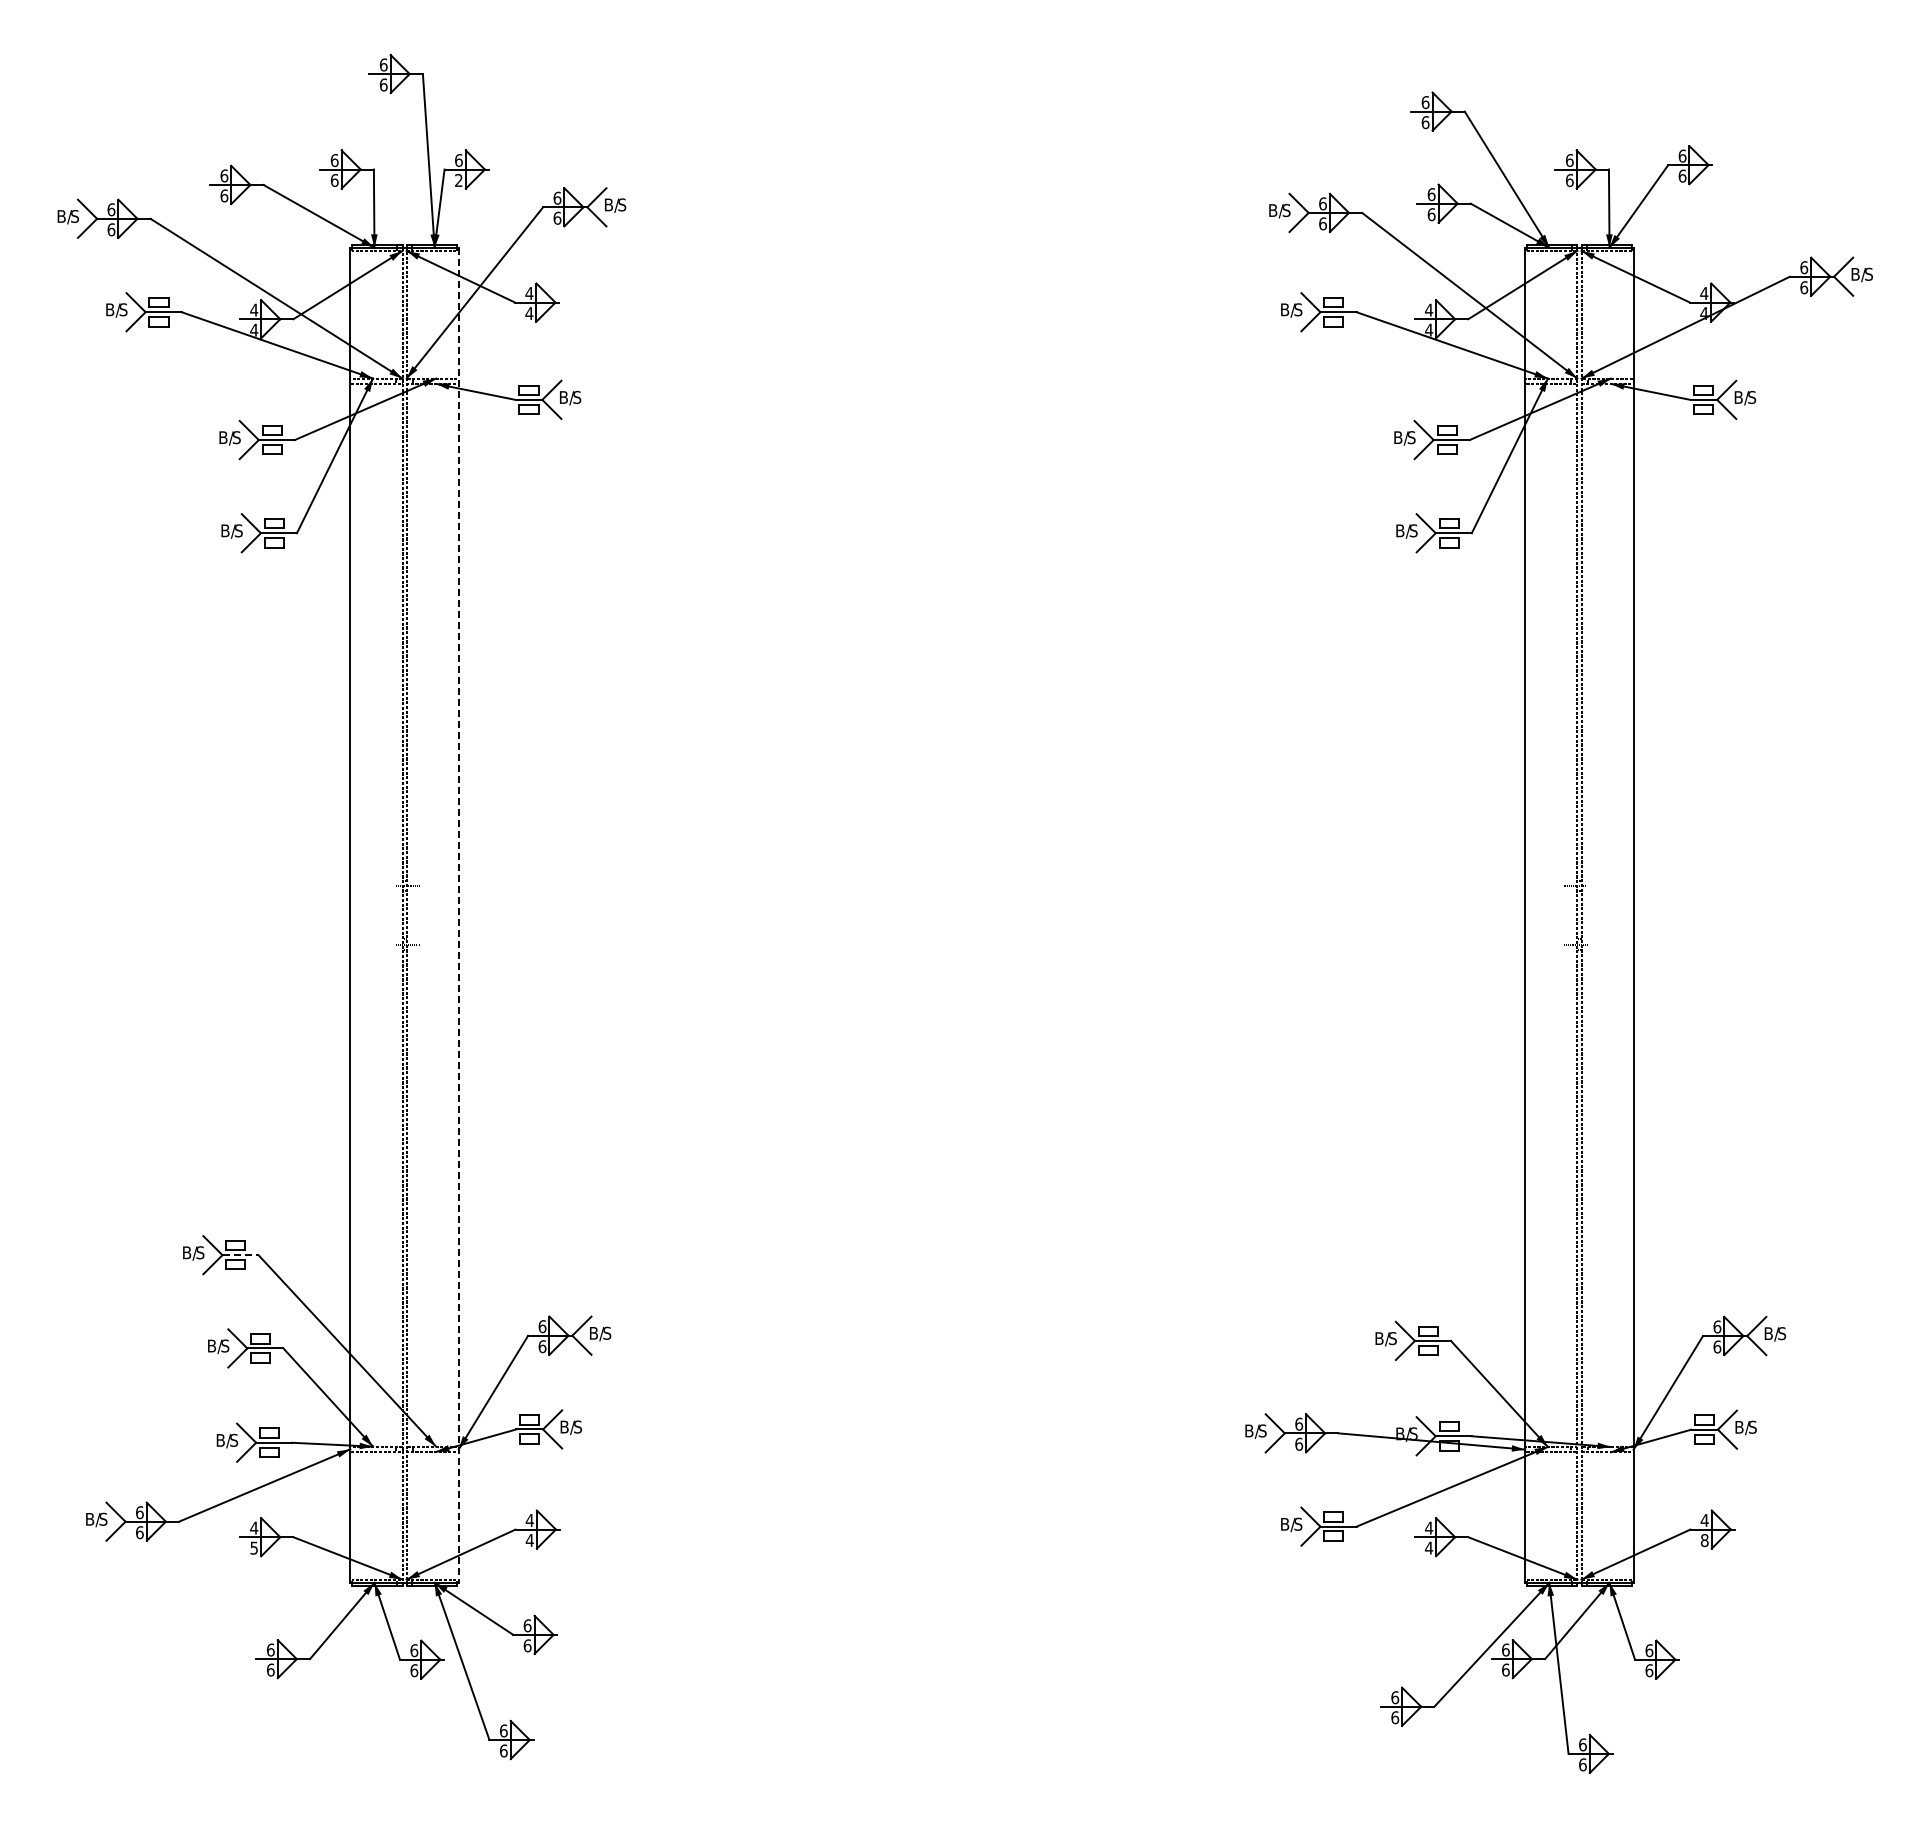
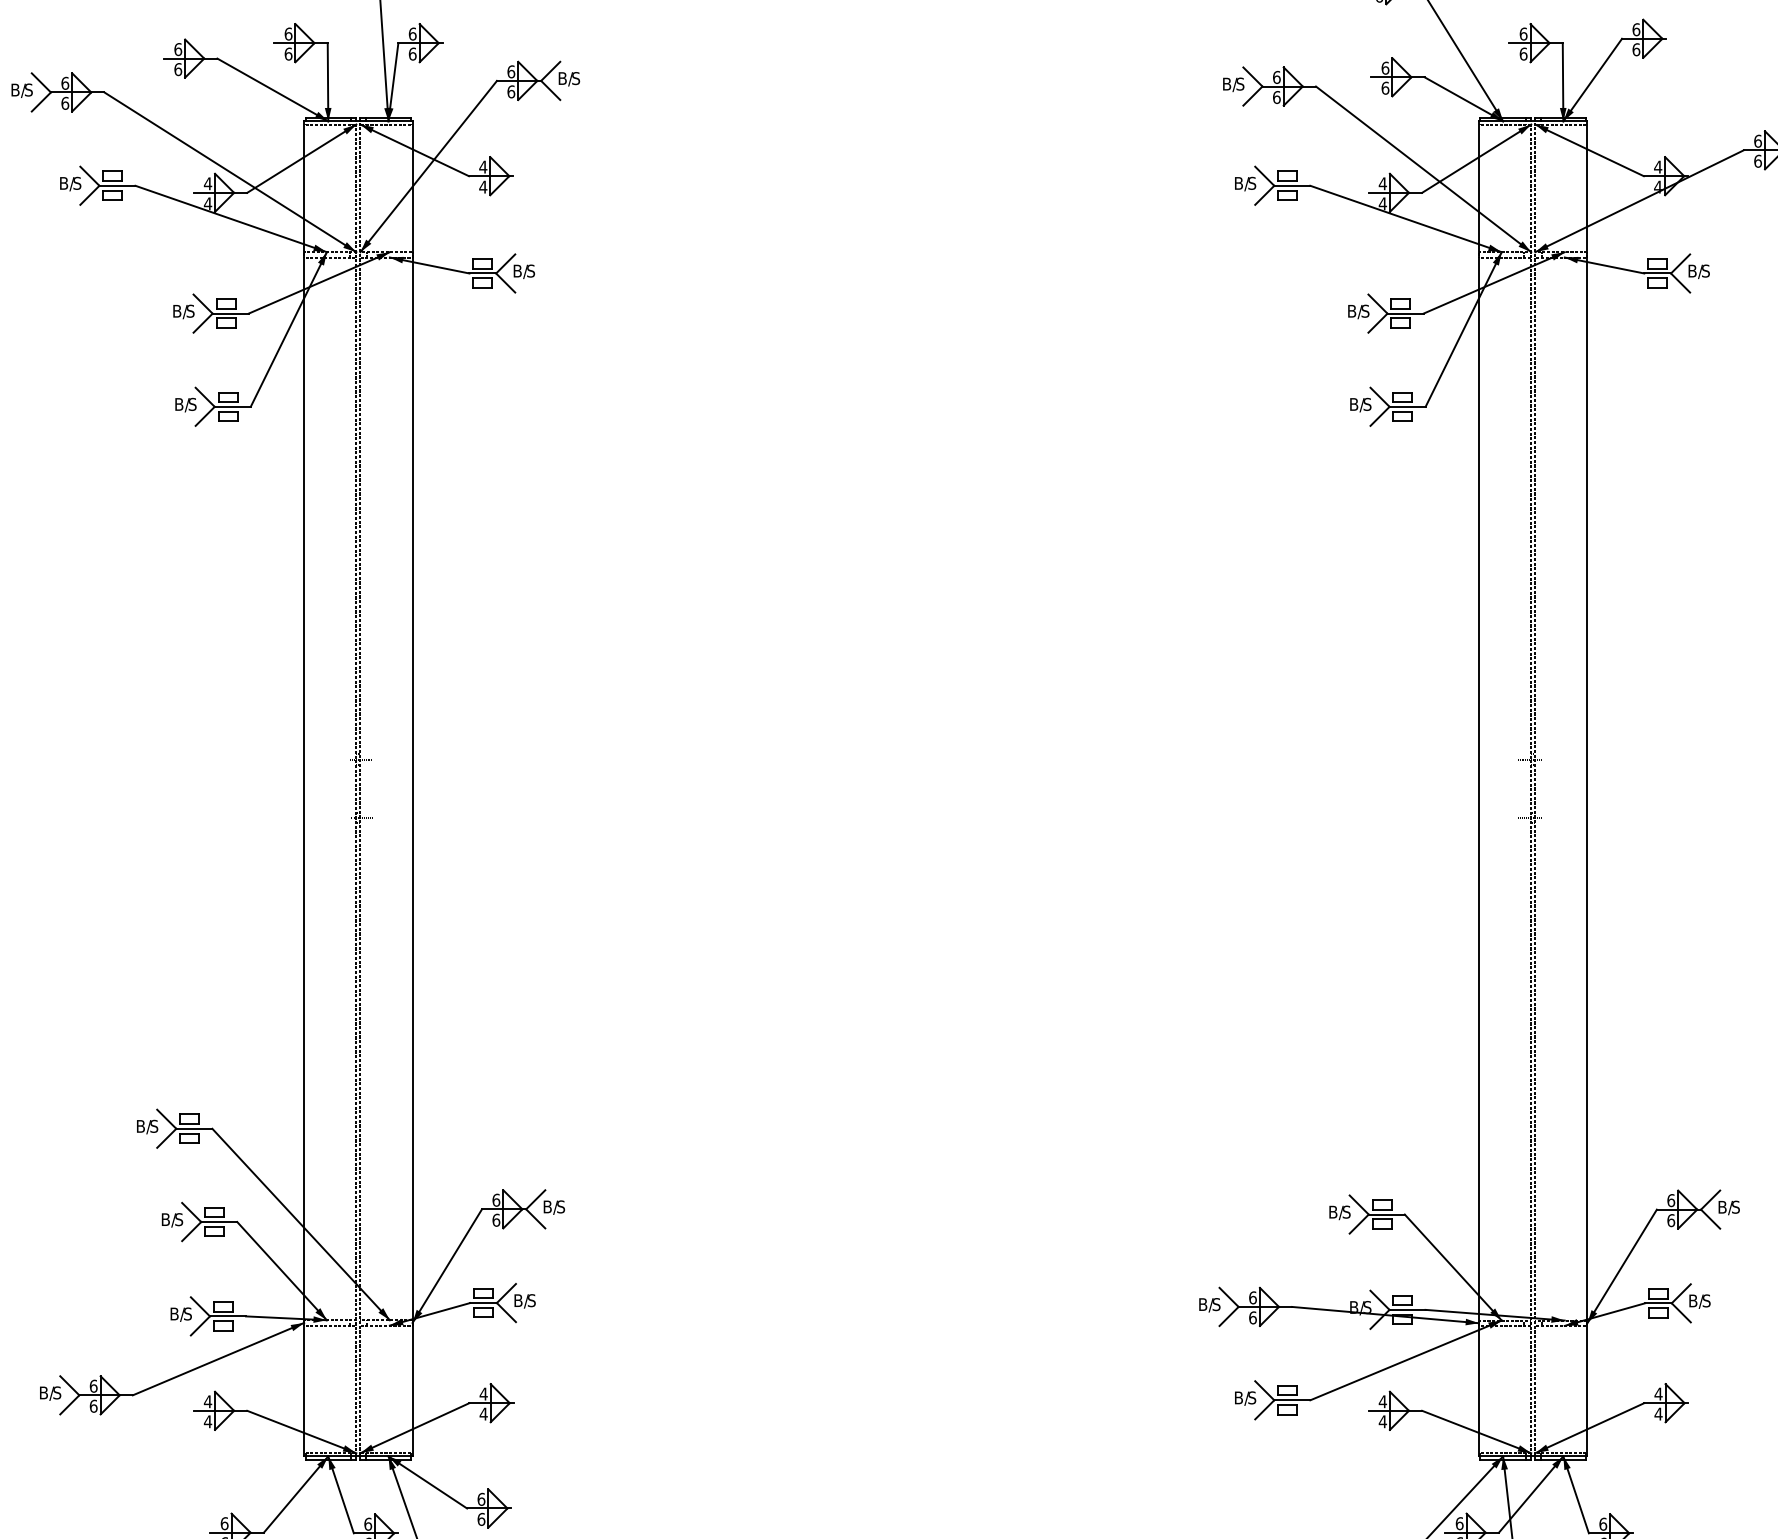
text: (458, 180) -> (412, 54), 2 -> 6
line: (458, 915) -> (412, 789), dashed -> solid
line: (241, 1255) -> (195, 1129), dashed -> solid
text: (1704, 1540) -> (1658, 1414), 8 -> 4
text: (254, 1547) -> (208, 1421), 5 -> 4

